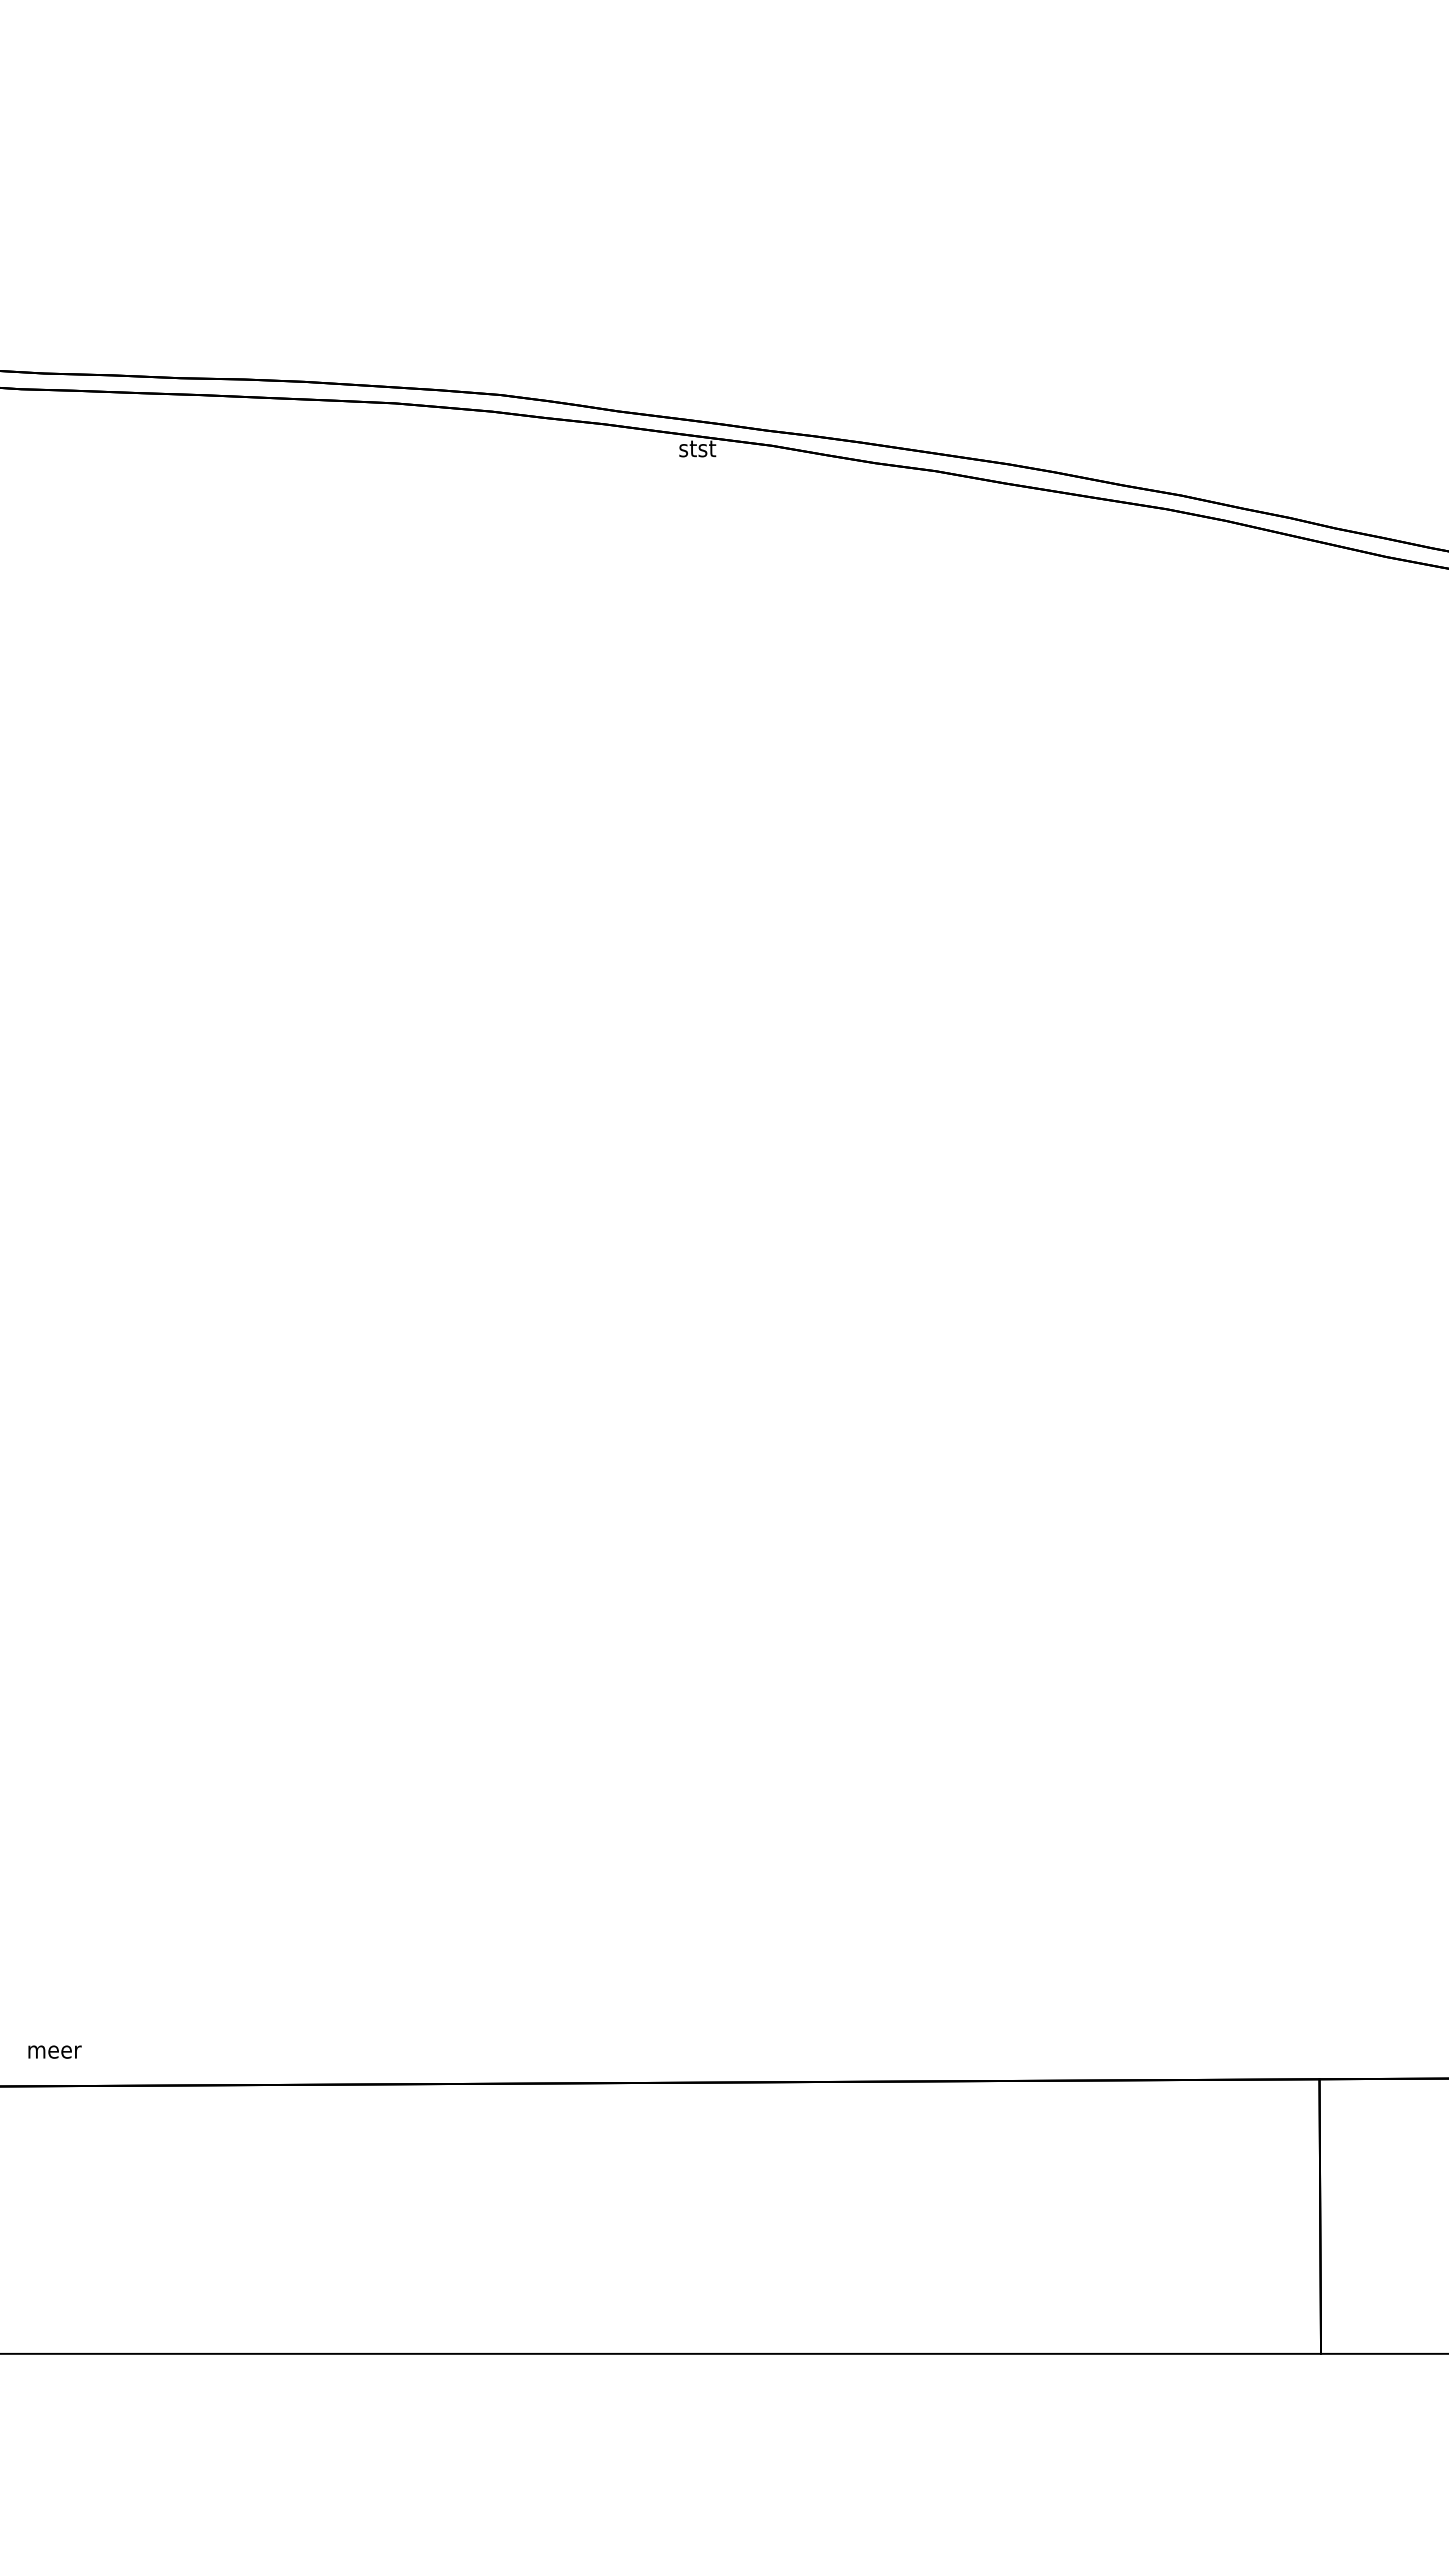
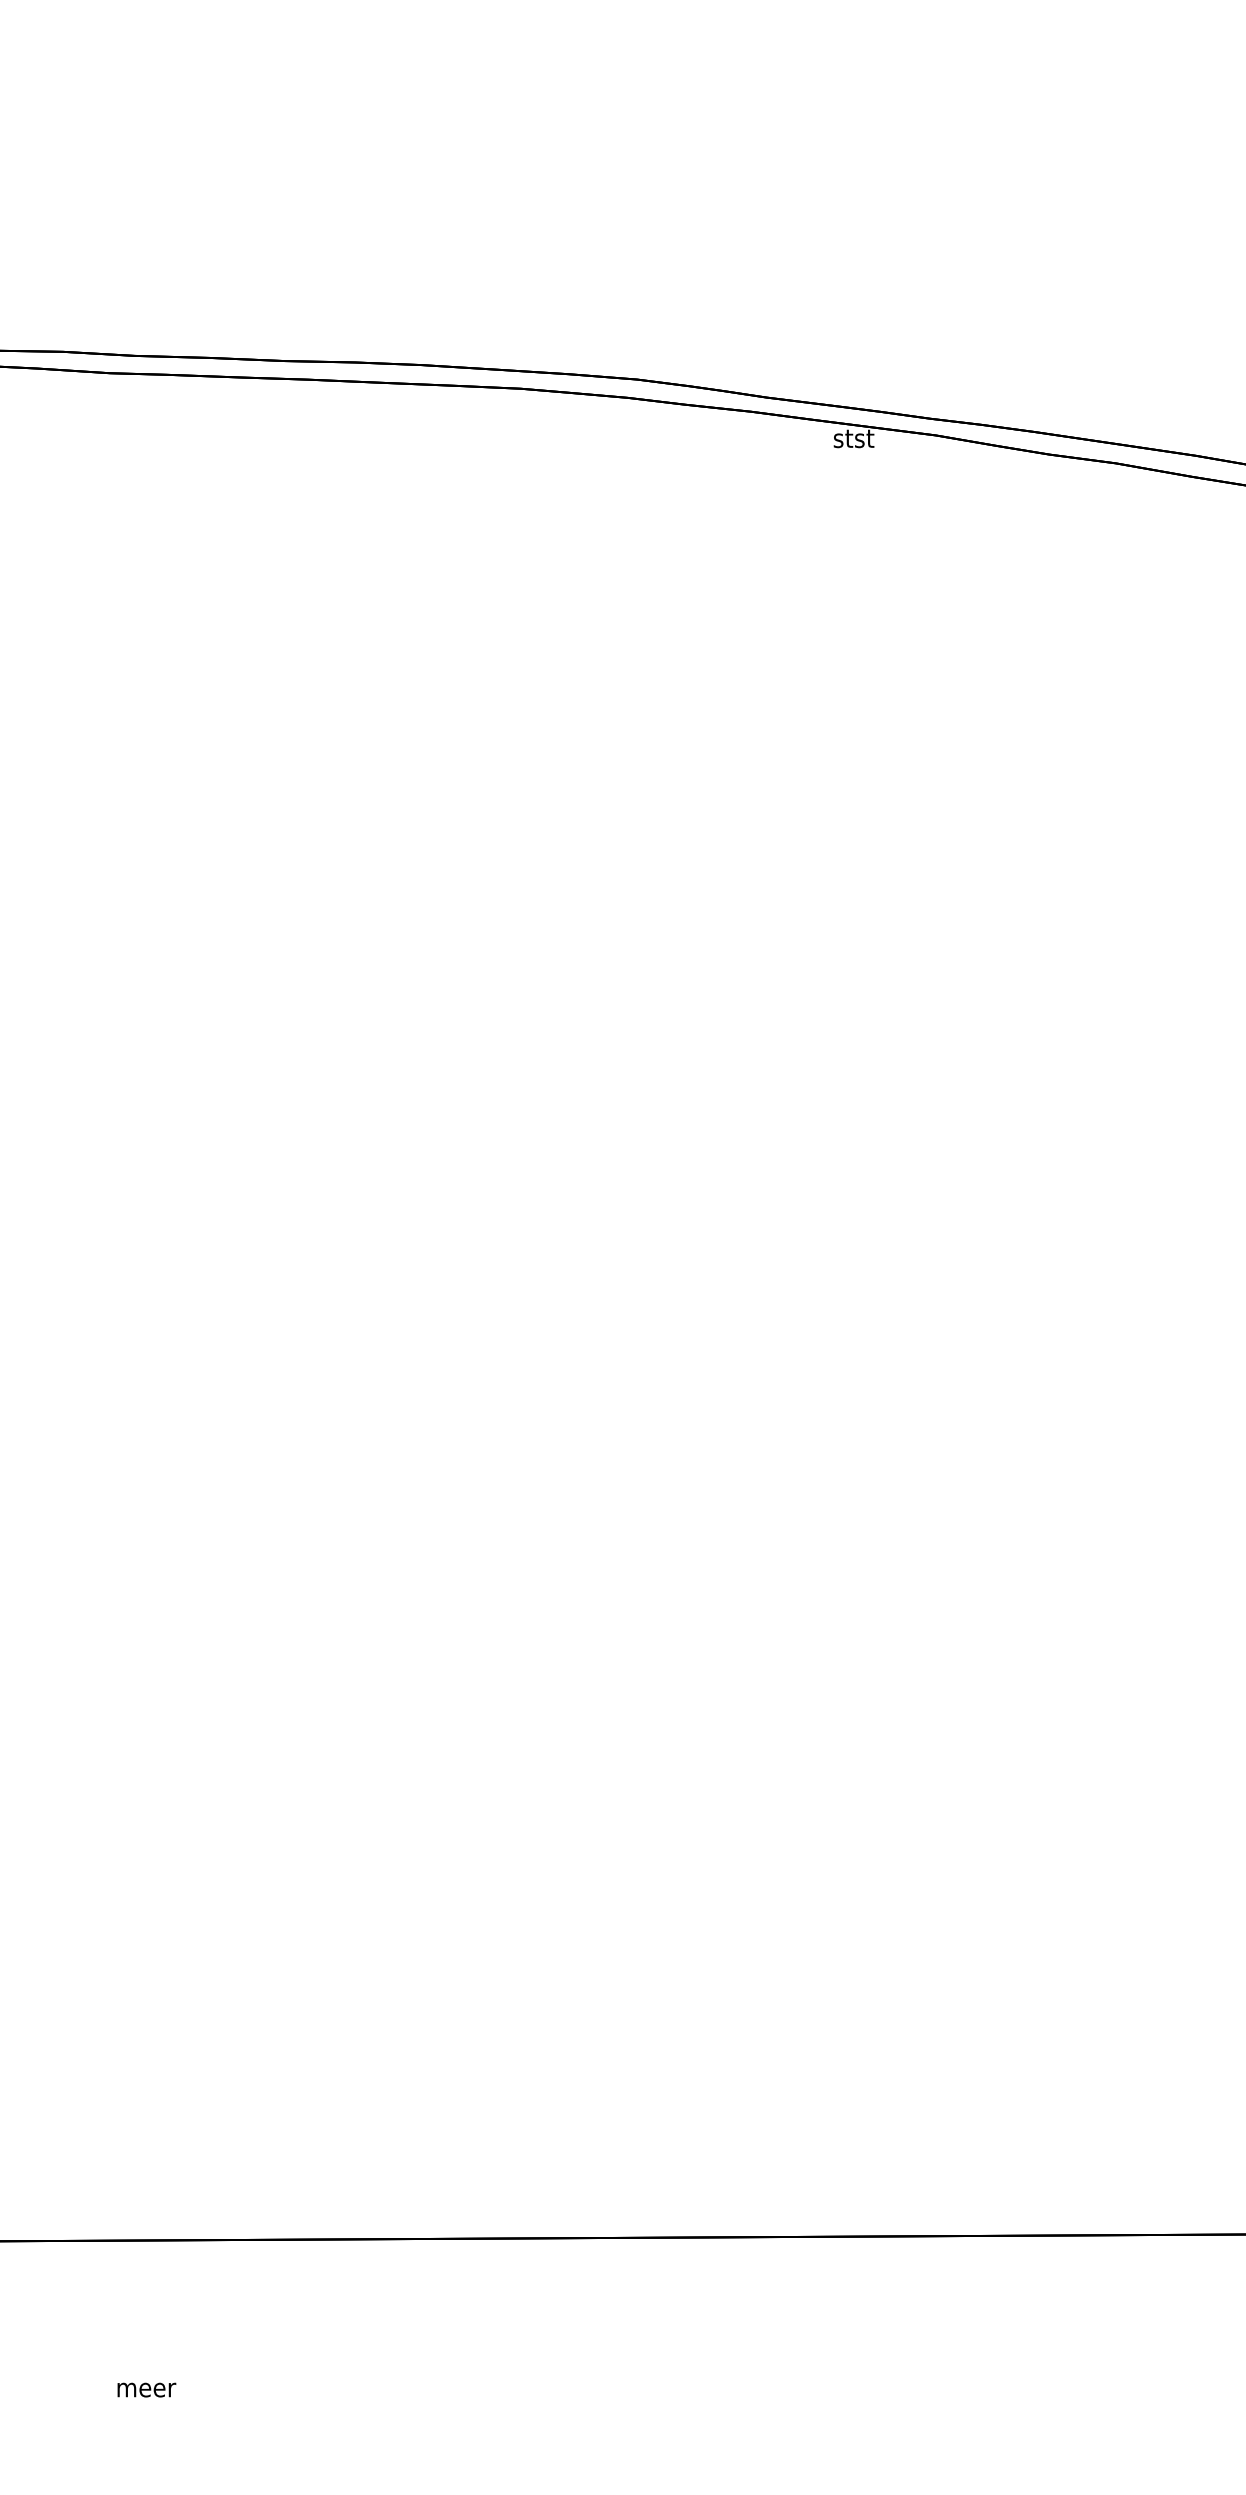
text: (54, 2051) -> (146, 2389), moved

